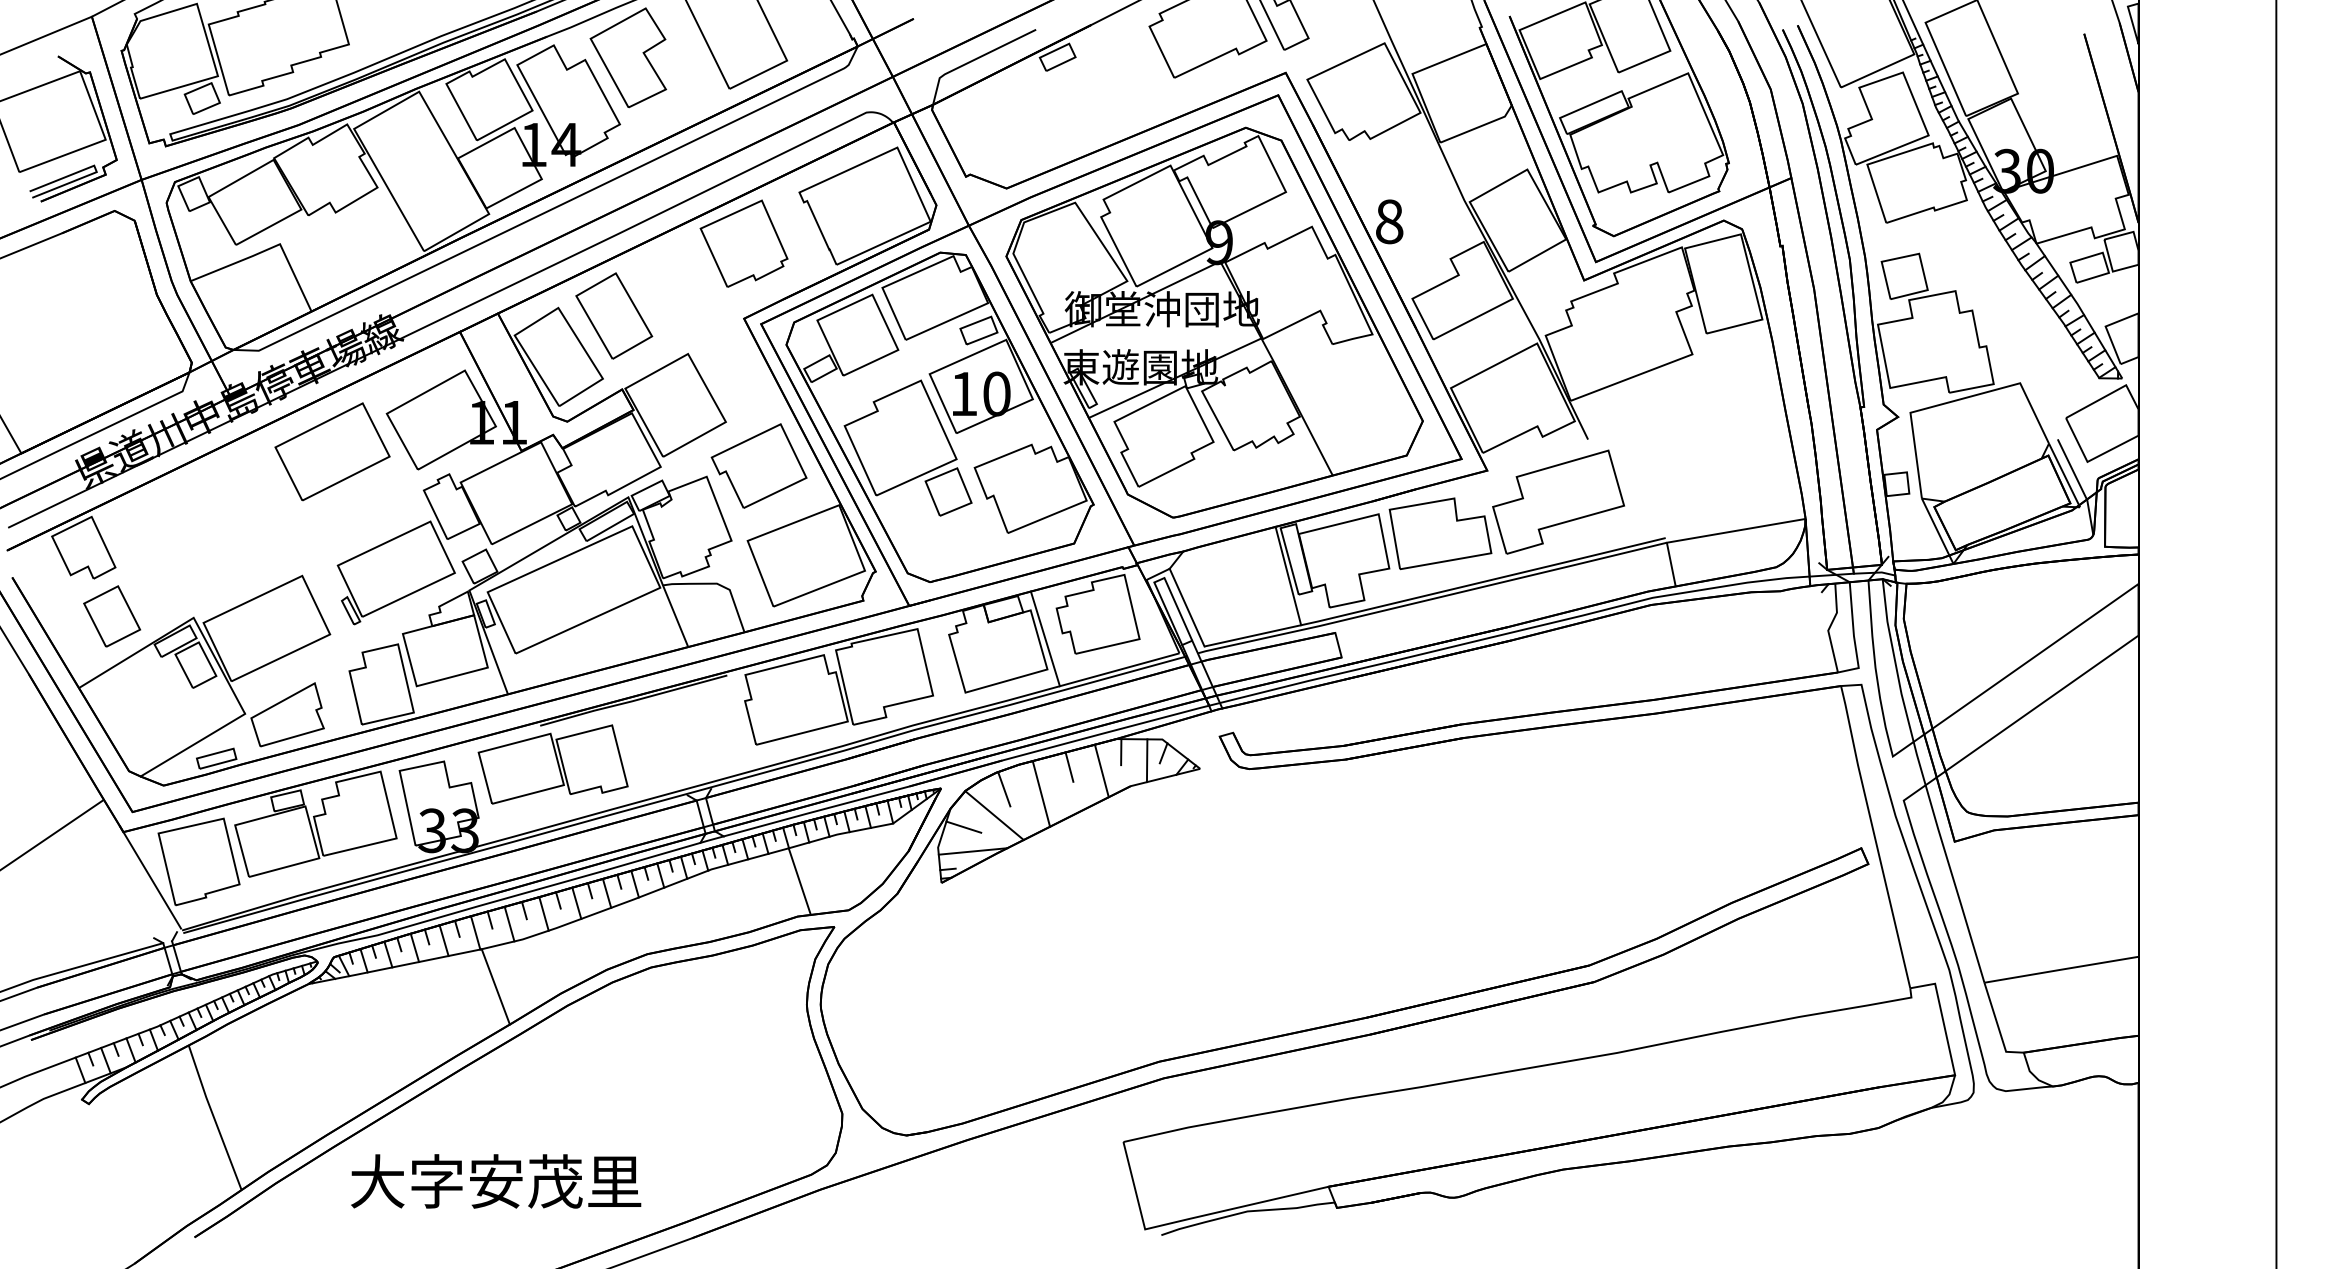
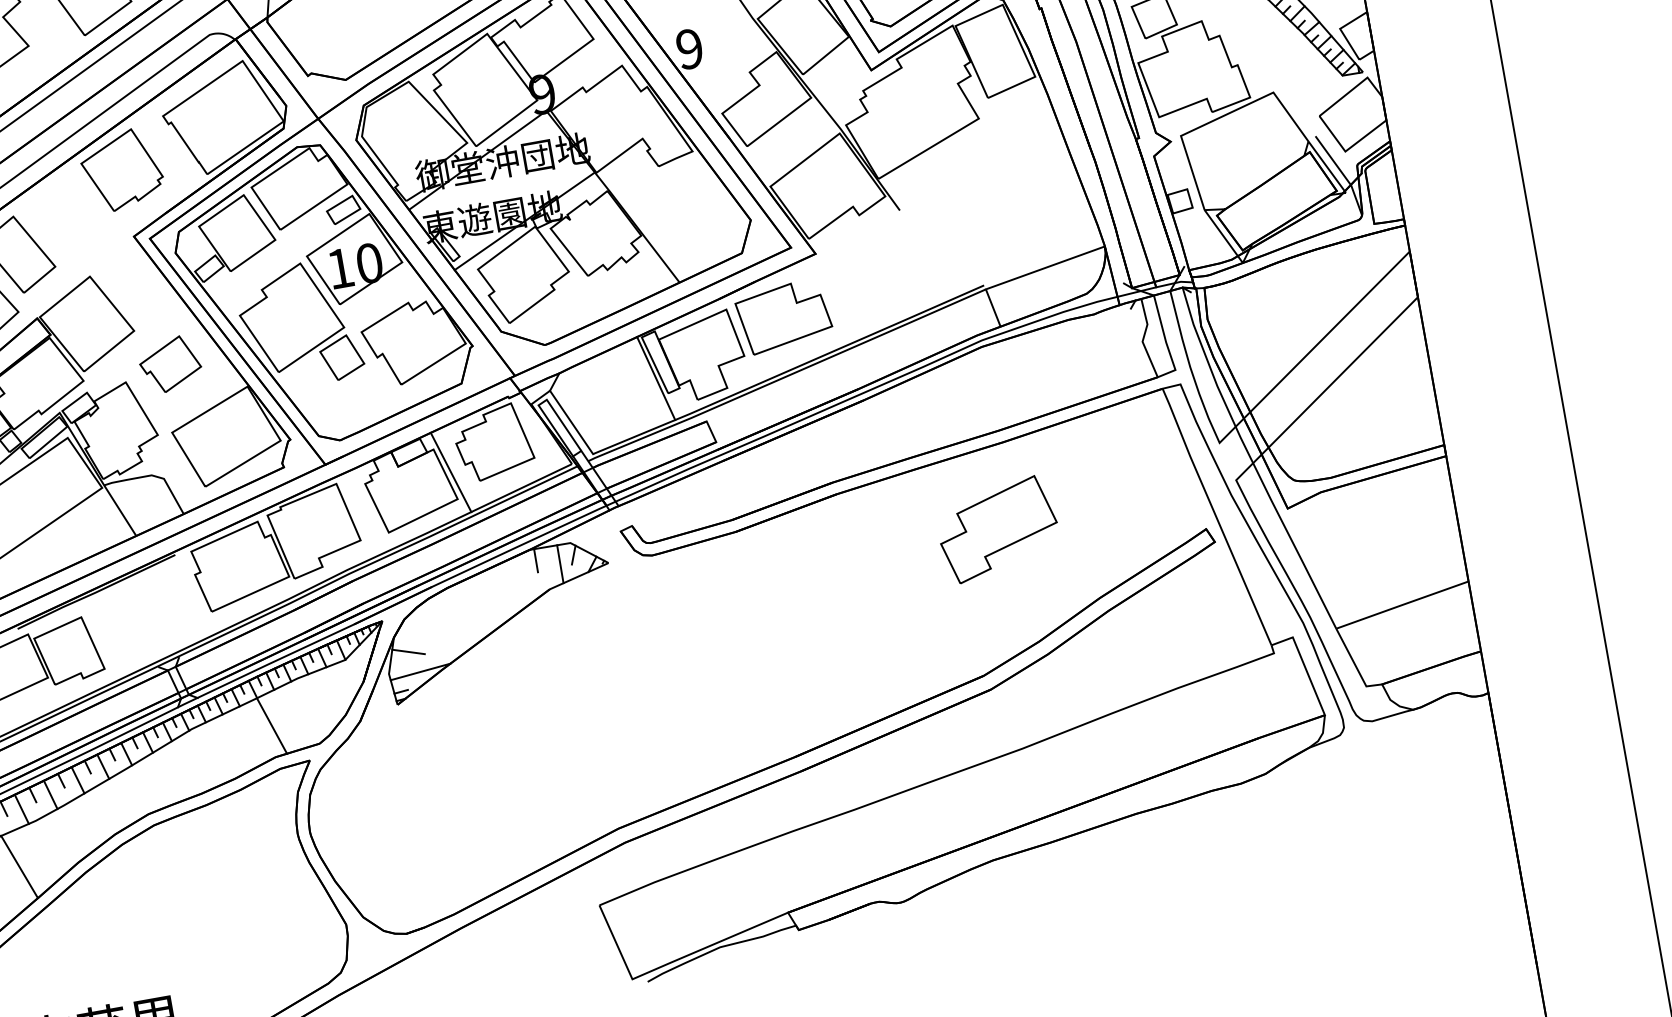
text: (1389, 221) -> (689, 48), 8 -> 9
part: (758, 465) -> (169, 364), size x0.7
part: (1558, 501) -> (998, 528), moved
line: (1069, 766) -> (492, 581), removed
line: (1101, 770) -> (521, 580), removed
line: (1004, 789) -> (438, 612), removed
line: (1041, 793) -> (471, 609), removed
line: (994, 815) -> (433, 636), removed

